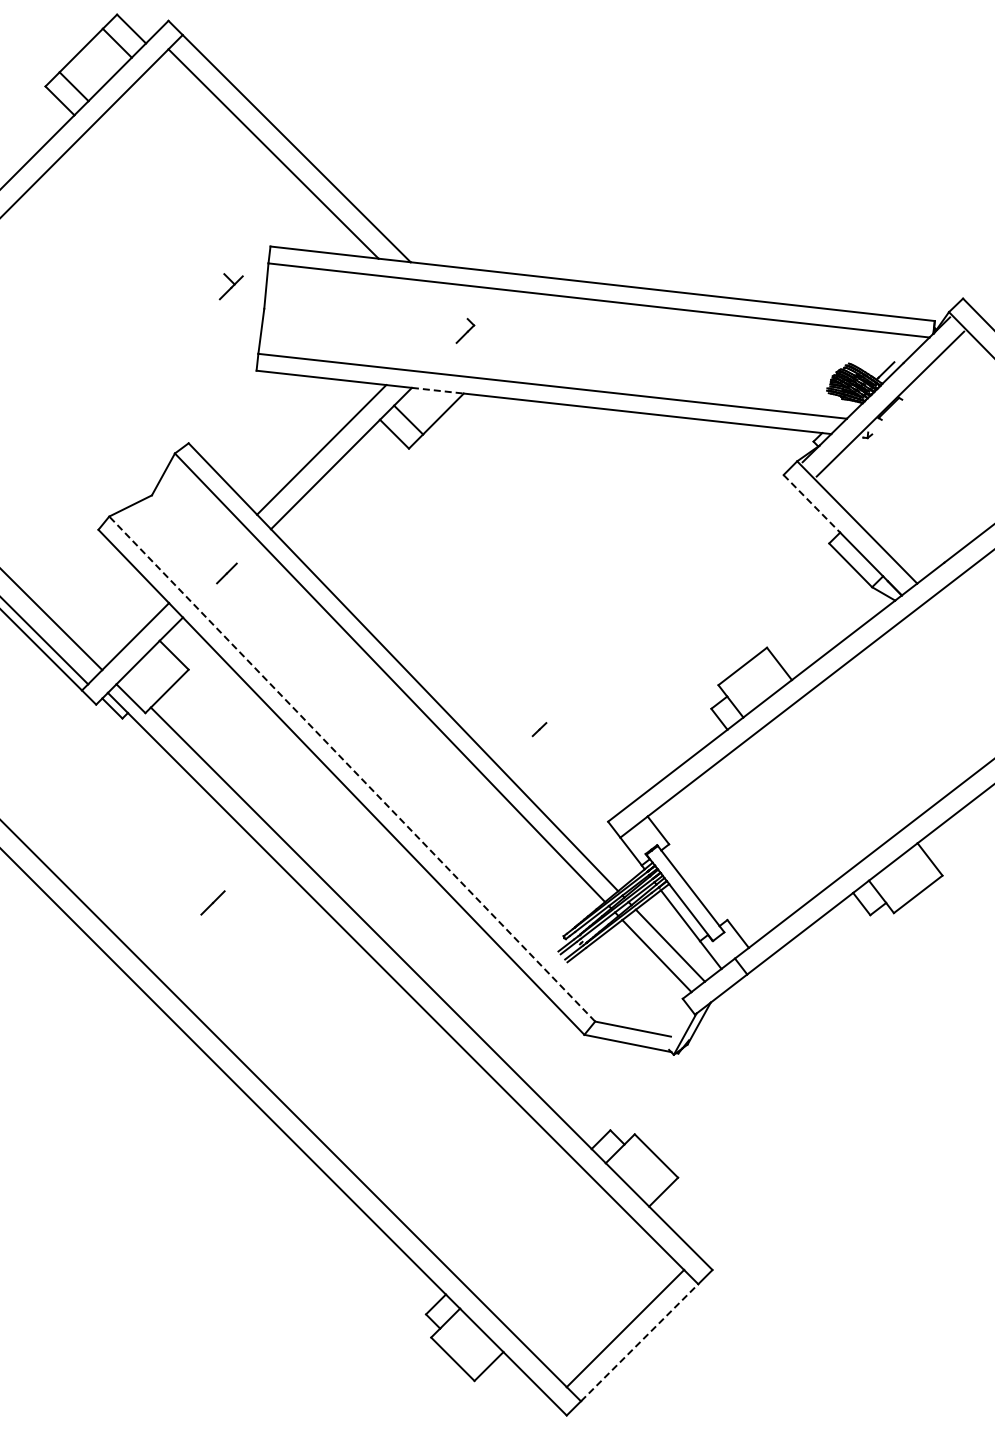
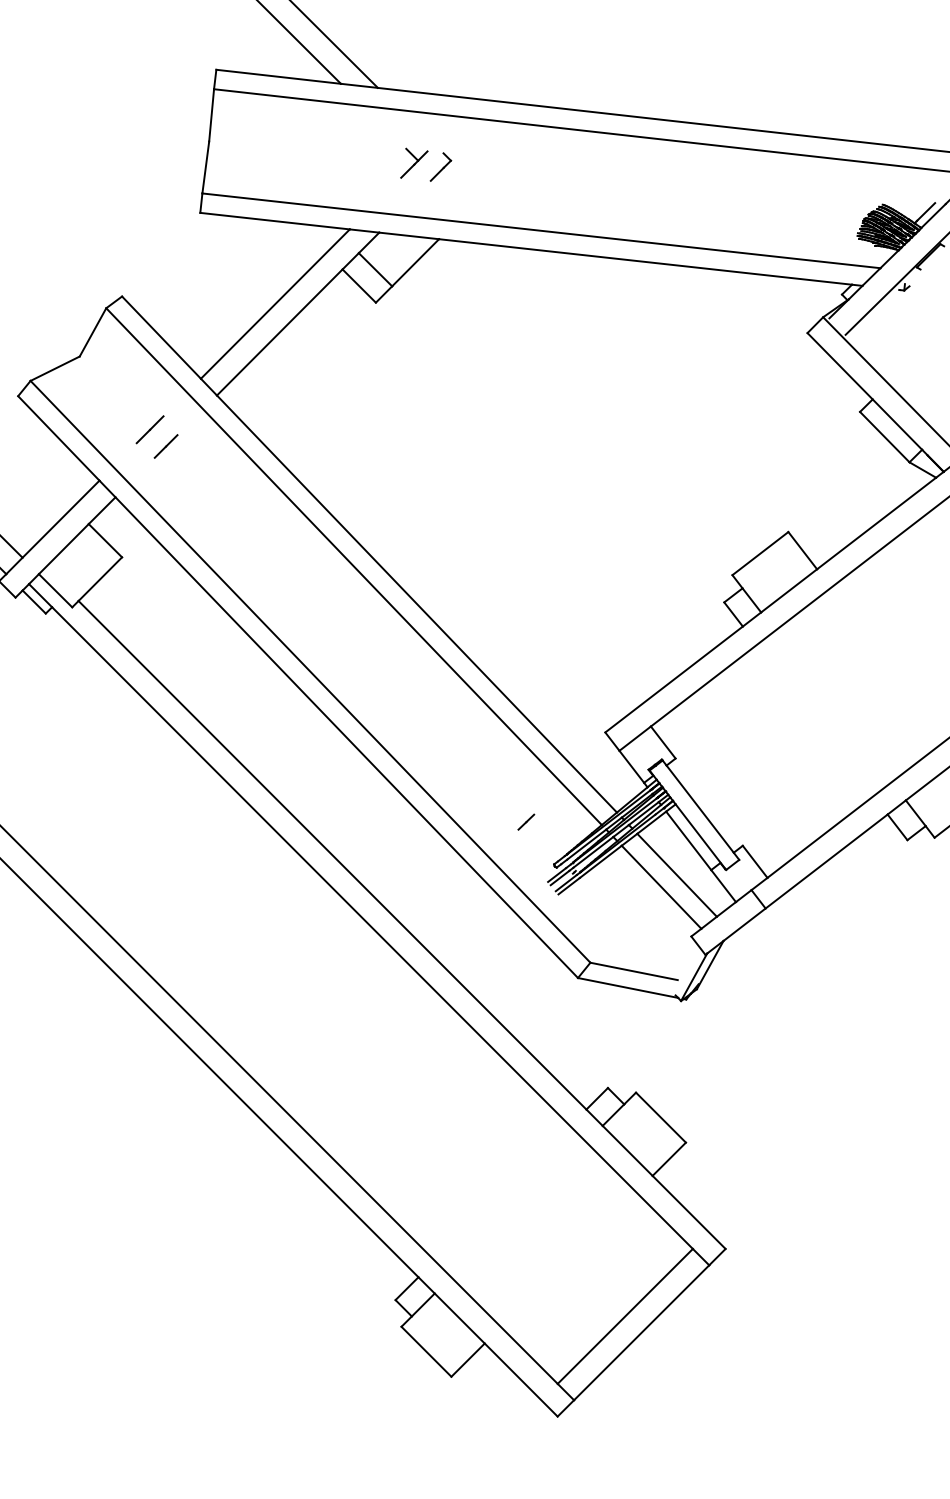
part: (230, 286) -> (413, 163), moved
line: (438, 390) -> (409, 235), dashed -> solid
line: (812, 504) -> (840, 367), dashed -> solid
line: (539, 729) -> (526, 822), moved
line: (351, 768) -> (309, 671), dashed -> solid
line: (212, 902) -> (149, 429), moved
line: (639, 1342) -> (641, 1332), dashed -> solid

